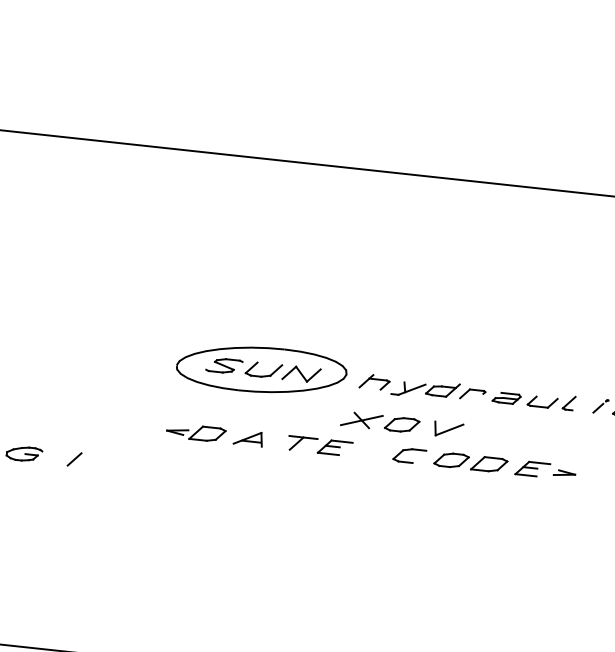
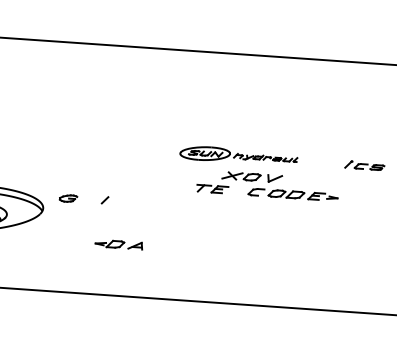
part: (375, 377) -> (238, 154), size x0.6
part: (213, 434) -> (118, 244), moved
line: (73, 459) -> (104, 200), moved

